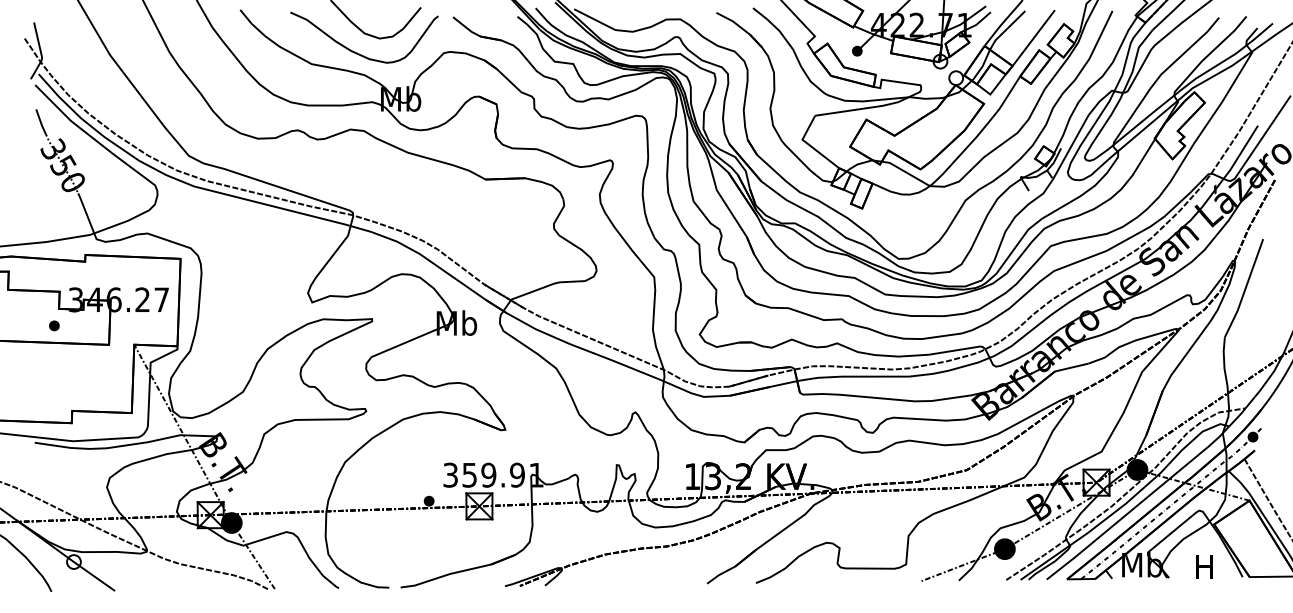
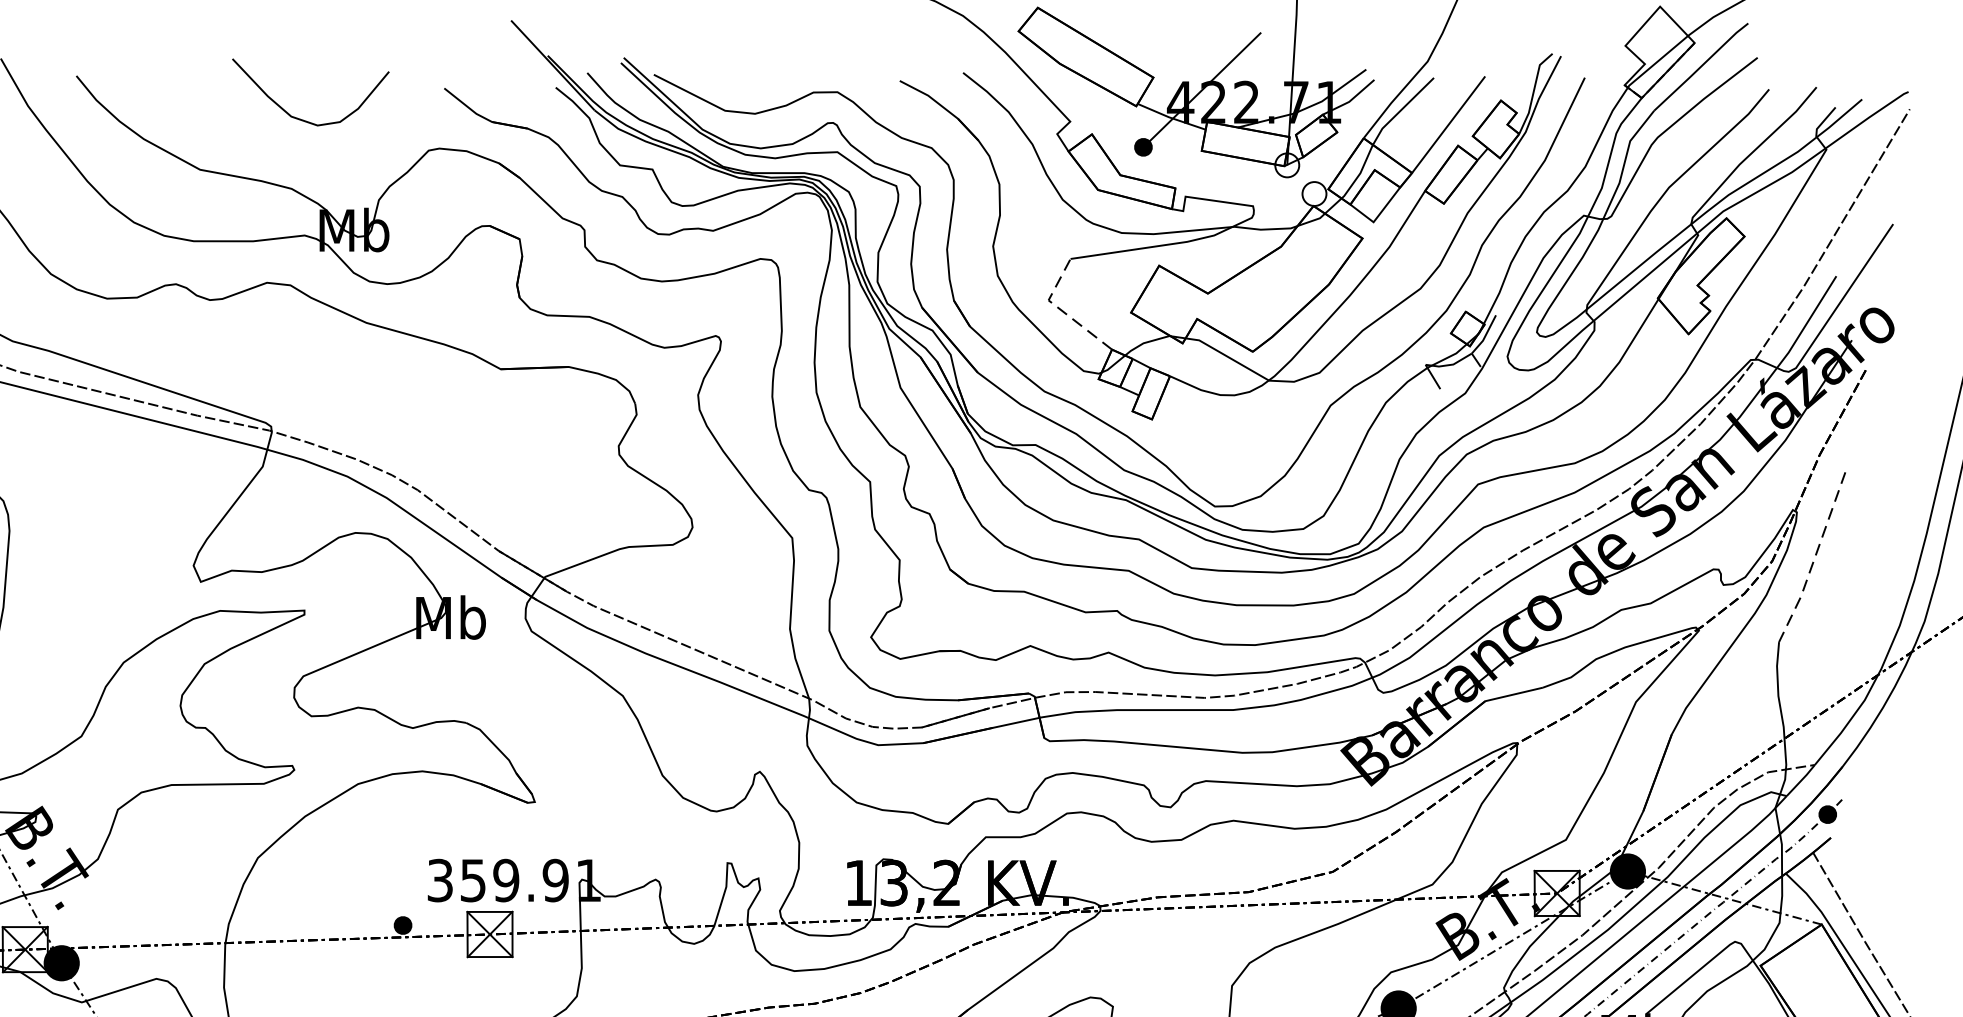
curve: (357, 52) -> (279, 149), removed
line: (809, 145) -> (1060, 310), solid -> dashed
line: (1245, 289) -> (1814, 559), solid -> dashed

